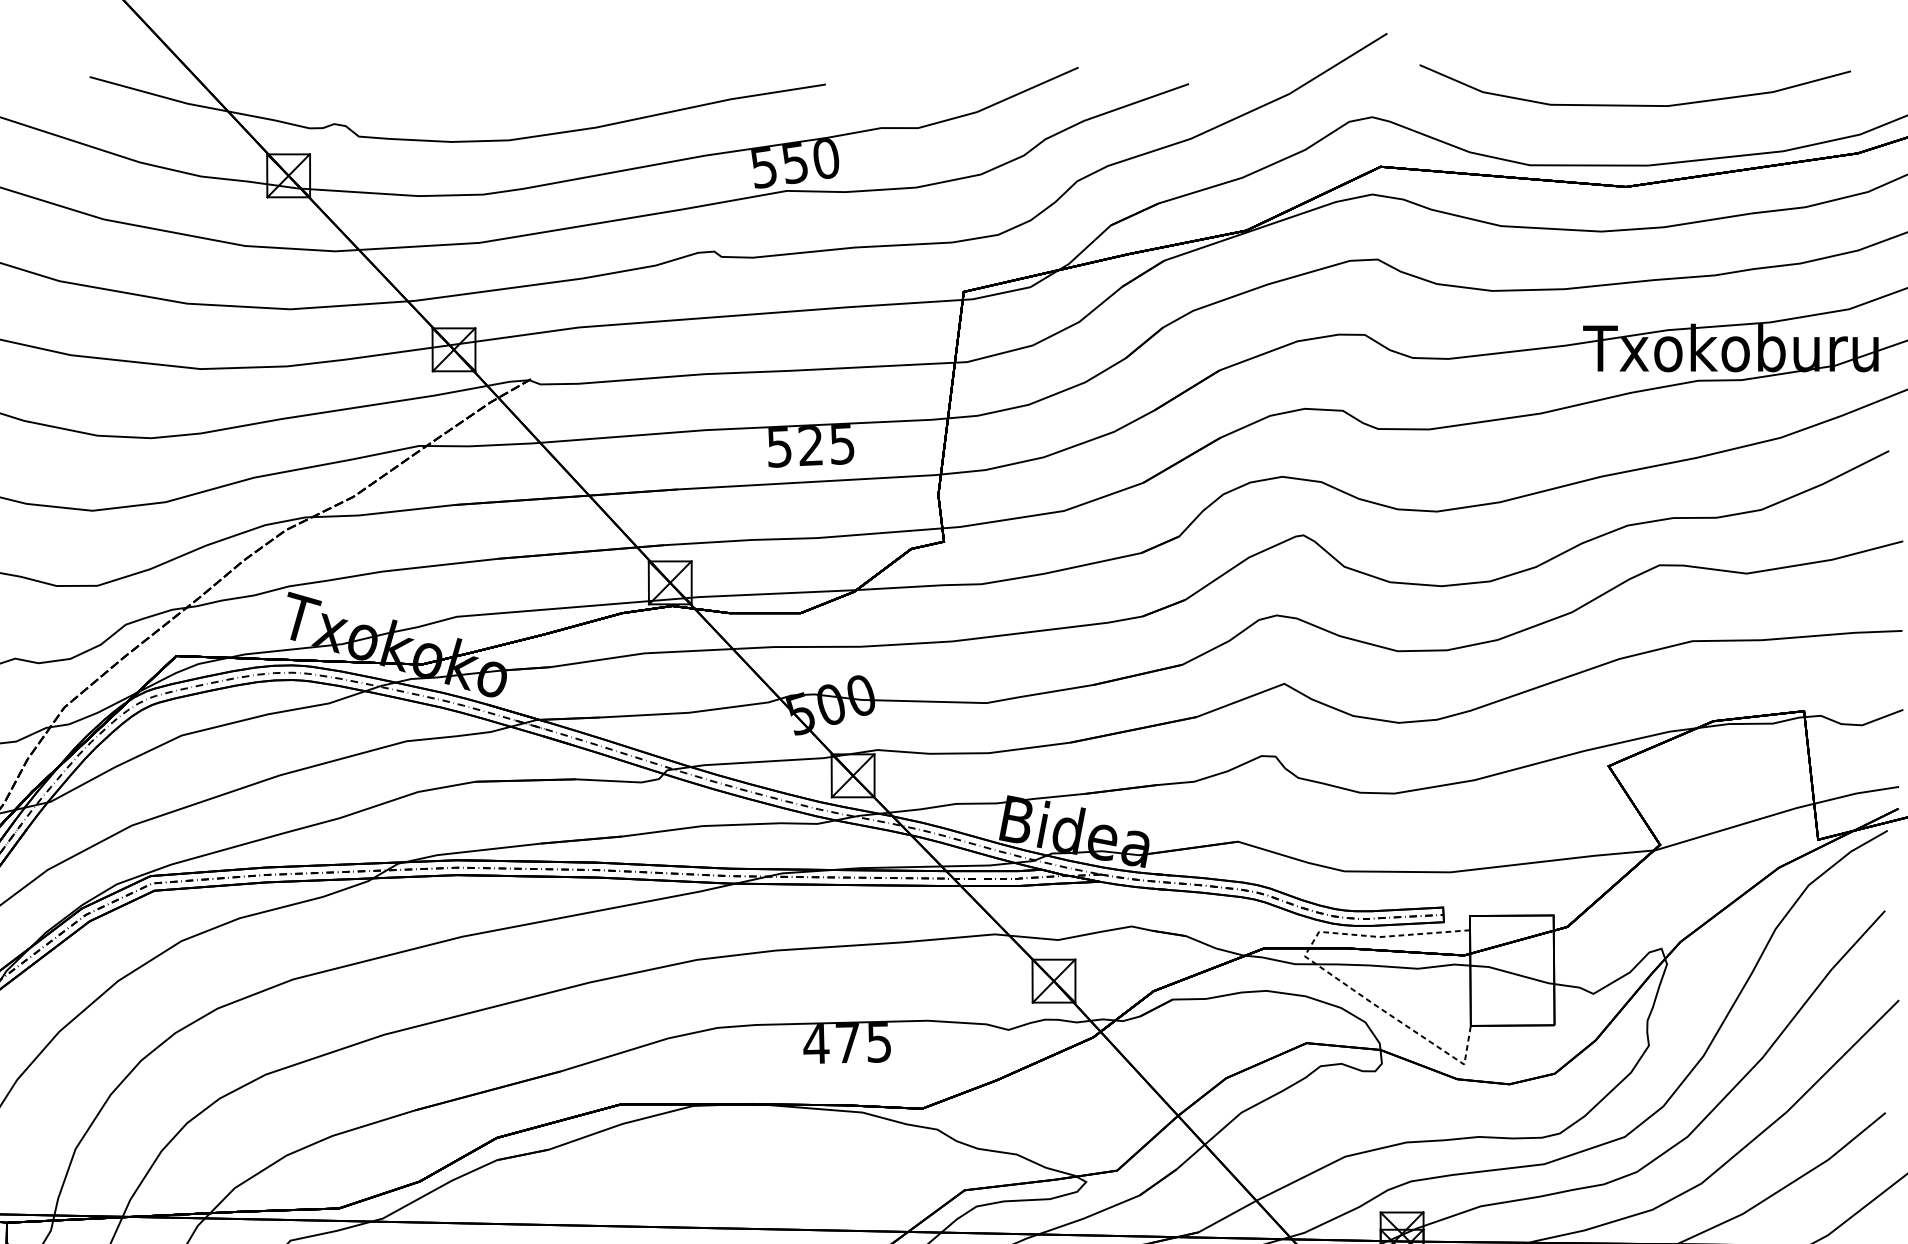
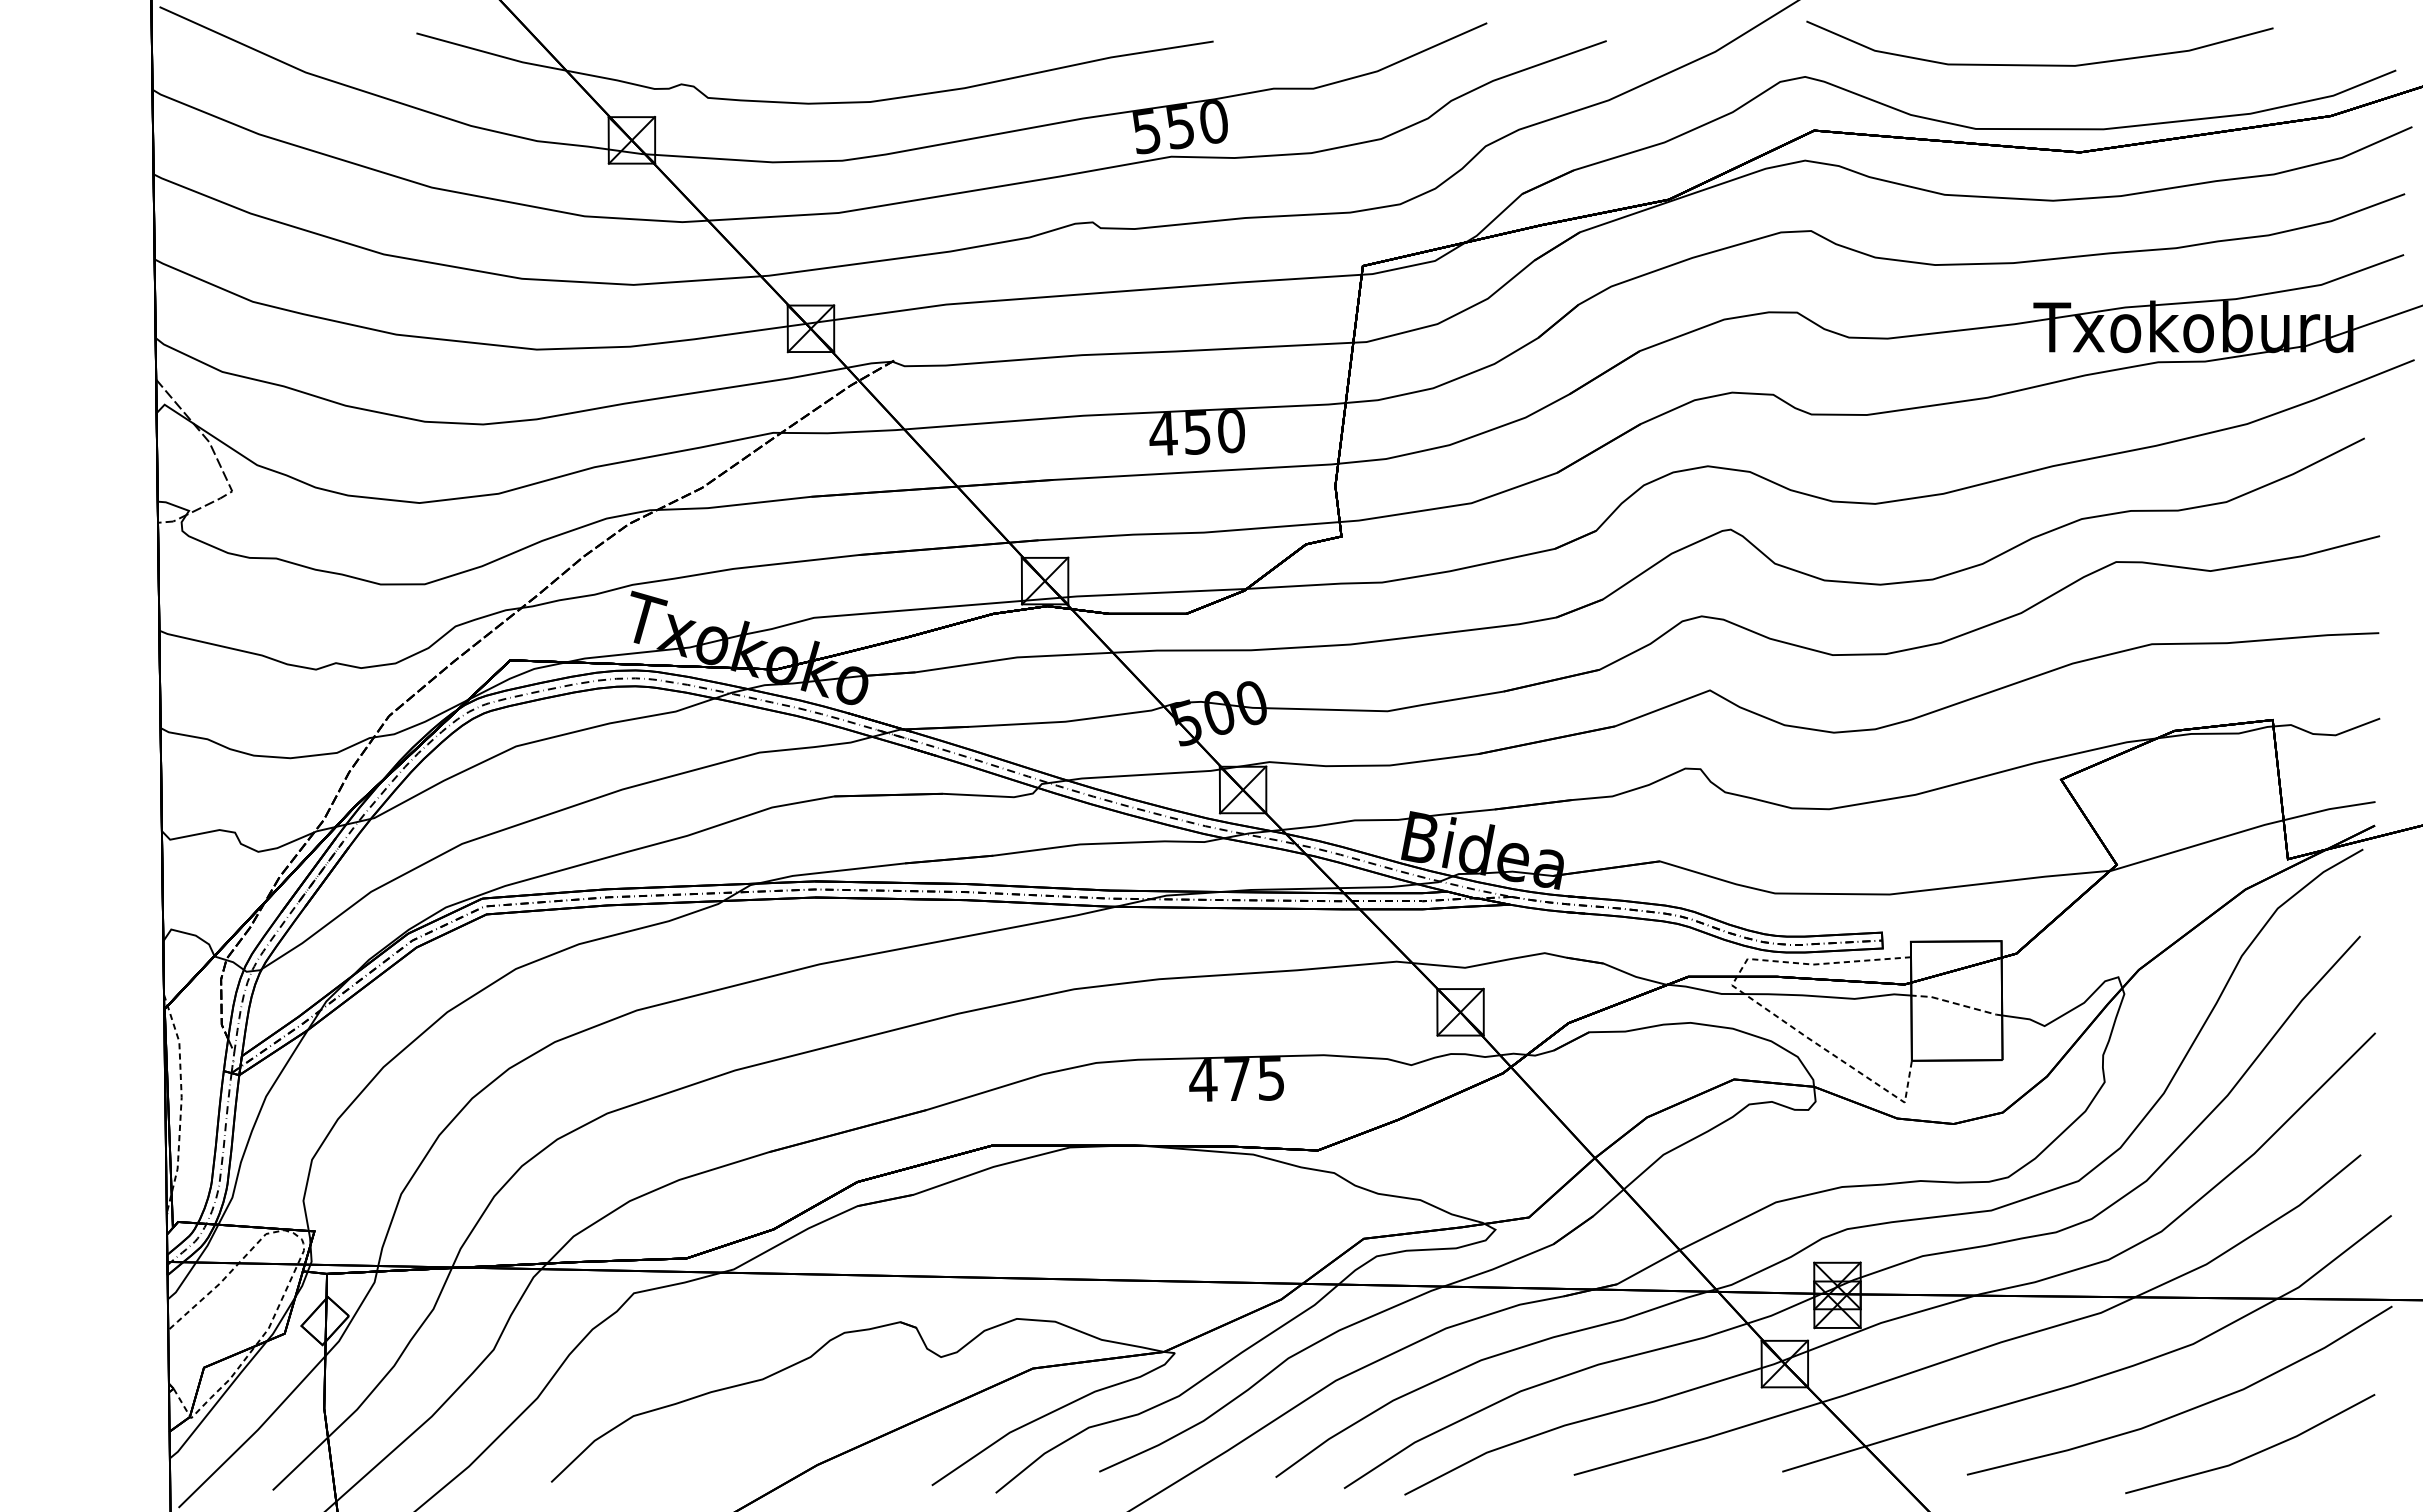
curve: (1634, 104) -> (2039, 64), moved
text: (810, 445) -> (1196, 432), 525 -> 450
line: (1512, 973) -> (1957, 1004), solid -> dashed

